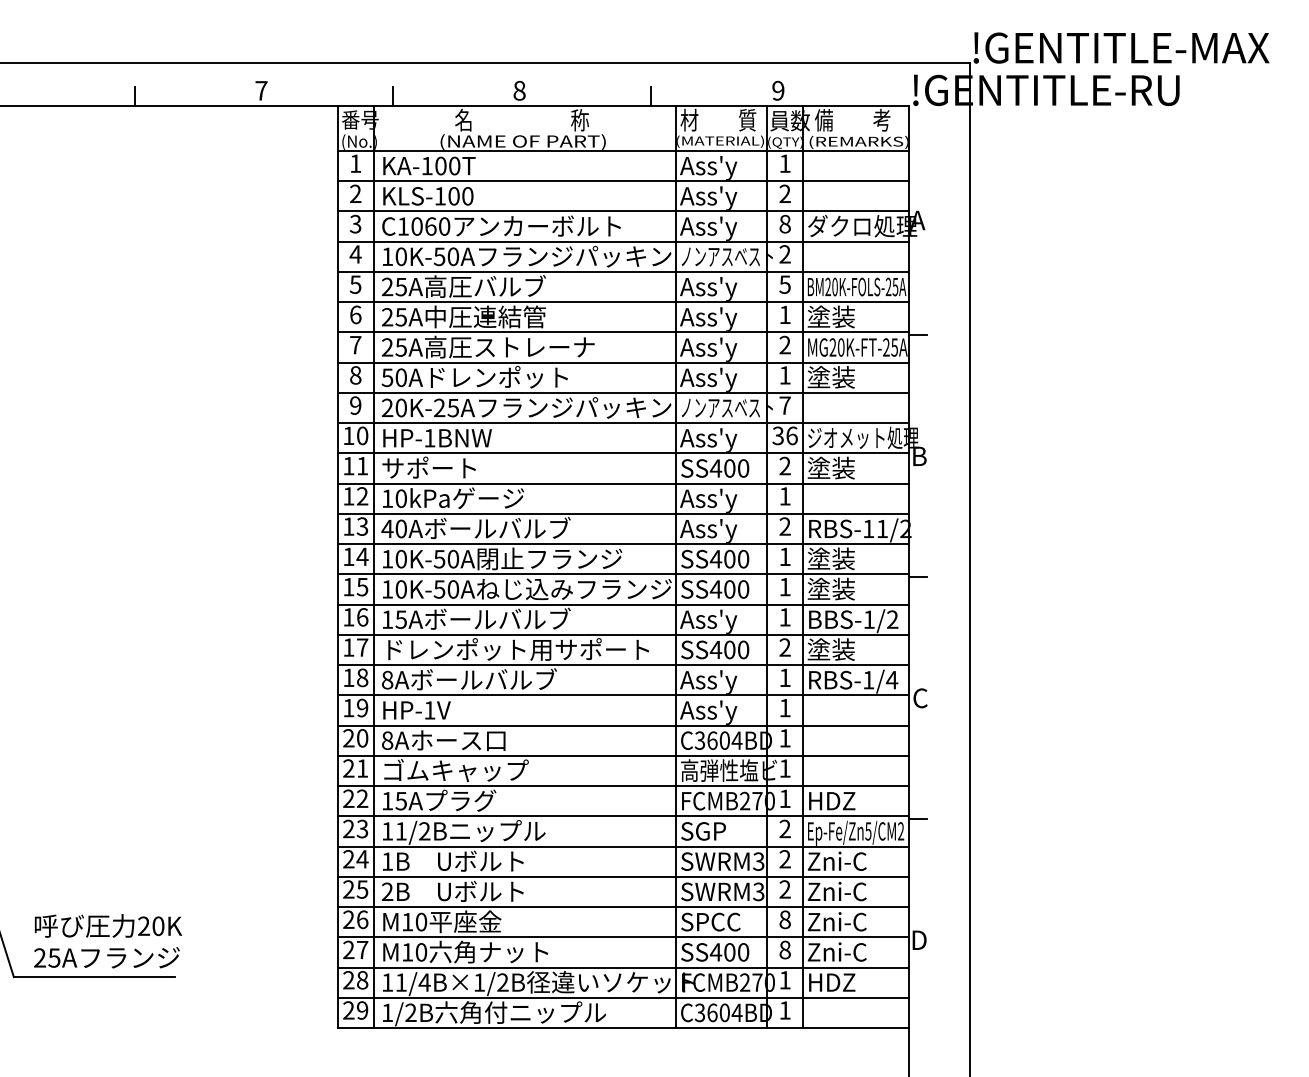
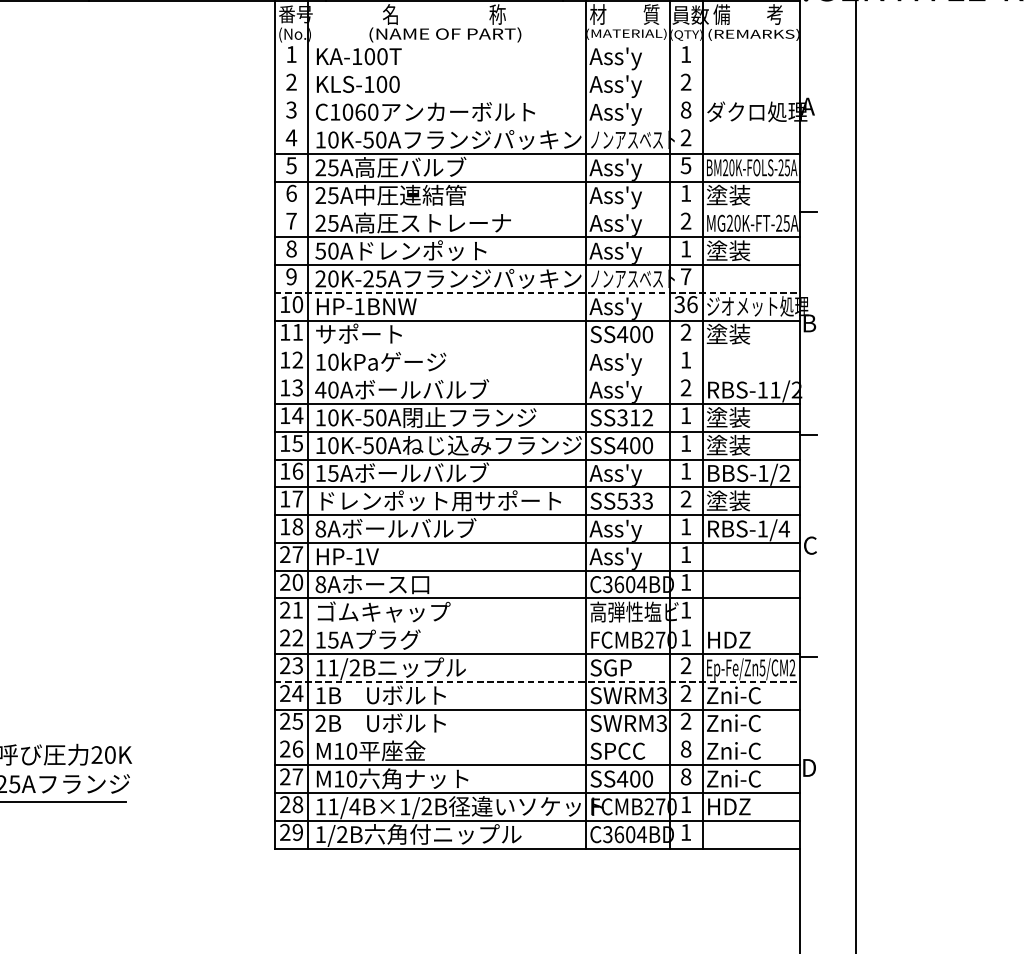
line: (623, 150) -> (537, 42), removed
line: (623, 181) -> (537, 70), removed
line: (623, 211) -> (537, 98), removed
line: (623, 241) -> (537, 125), removed
line: (623, 332) -> (537, 209), removed
line: (623, 423) -> (537, 293), solid -> dashed
line: (623, 483) -> (537, 348), removed
line: (623, 513) -> (537, 375), removed
text: (729, 558) -> (634, 417), SS400 -> SS312
text: (729, 649) -> (634, 500), SS400 -> SS533
text: (355, 707) -> (291, 554), 19 -> 27
line: (623, 786) -> (537, 626), removed
line: (623, 846) -> (537, 681), solid -> dashed
line: (623, 907) -> (537, 737), removed

